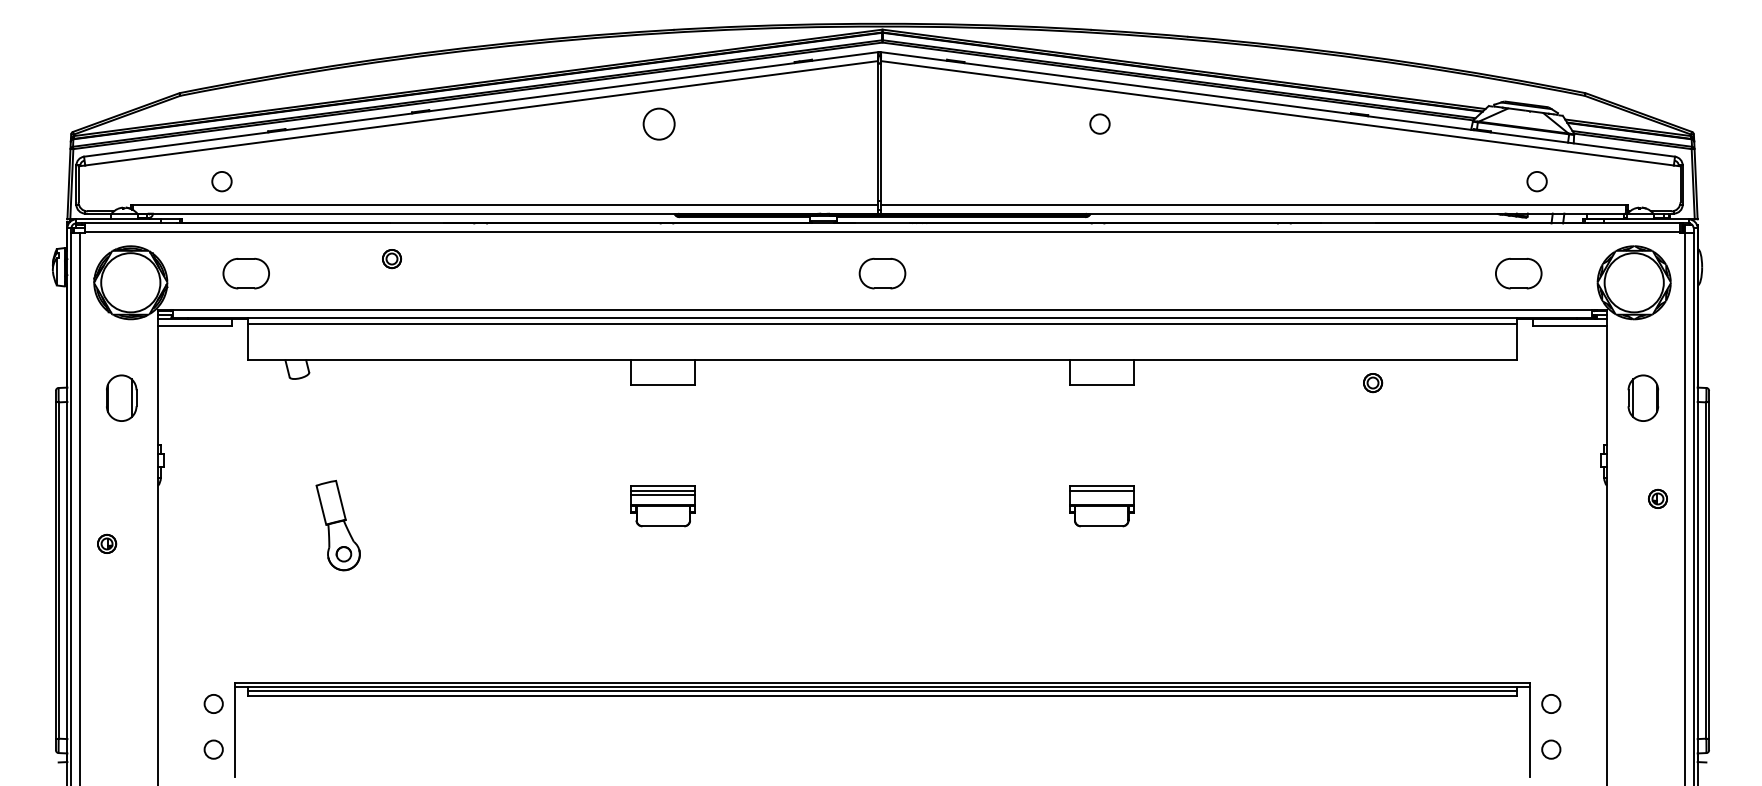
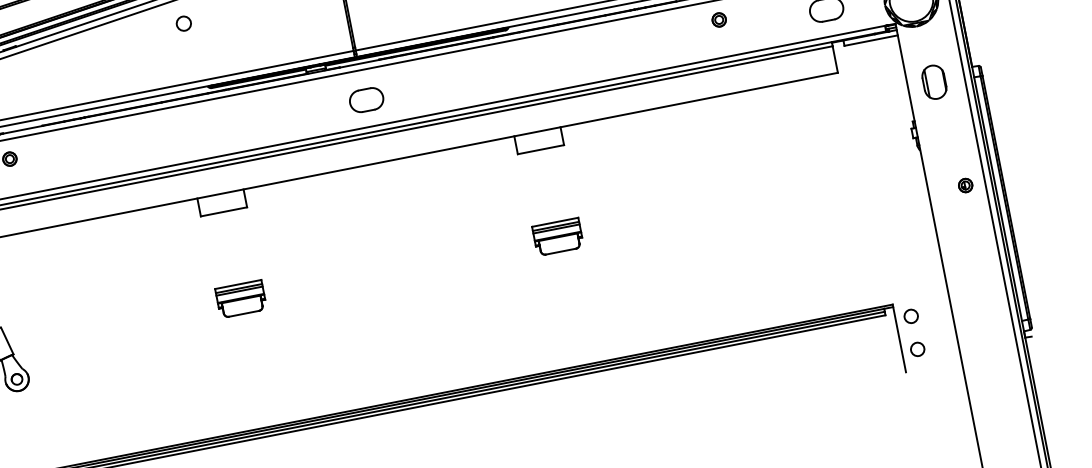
circle: (658, 123) -> (183, 23), size x0.62
part: (1373, 383) -> (719, 20), moved
line: (1101, 494) -> (556, 228), added
part: (1657, 498) -> (965, 185), moved

